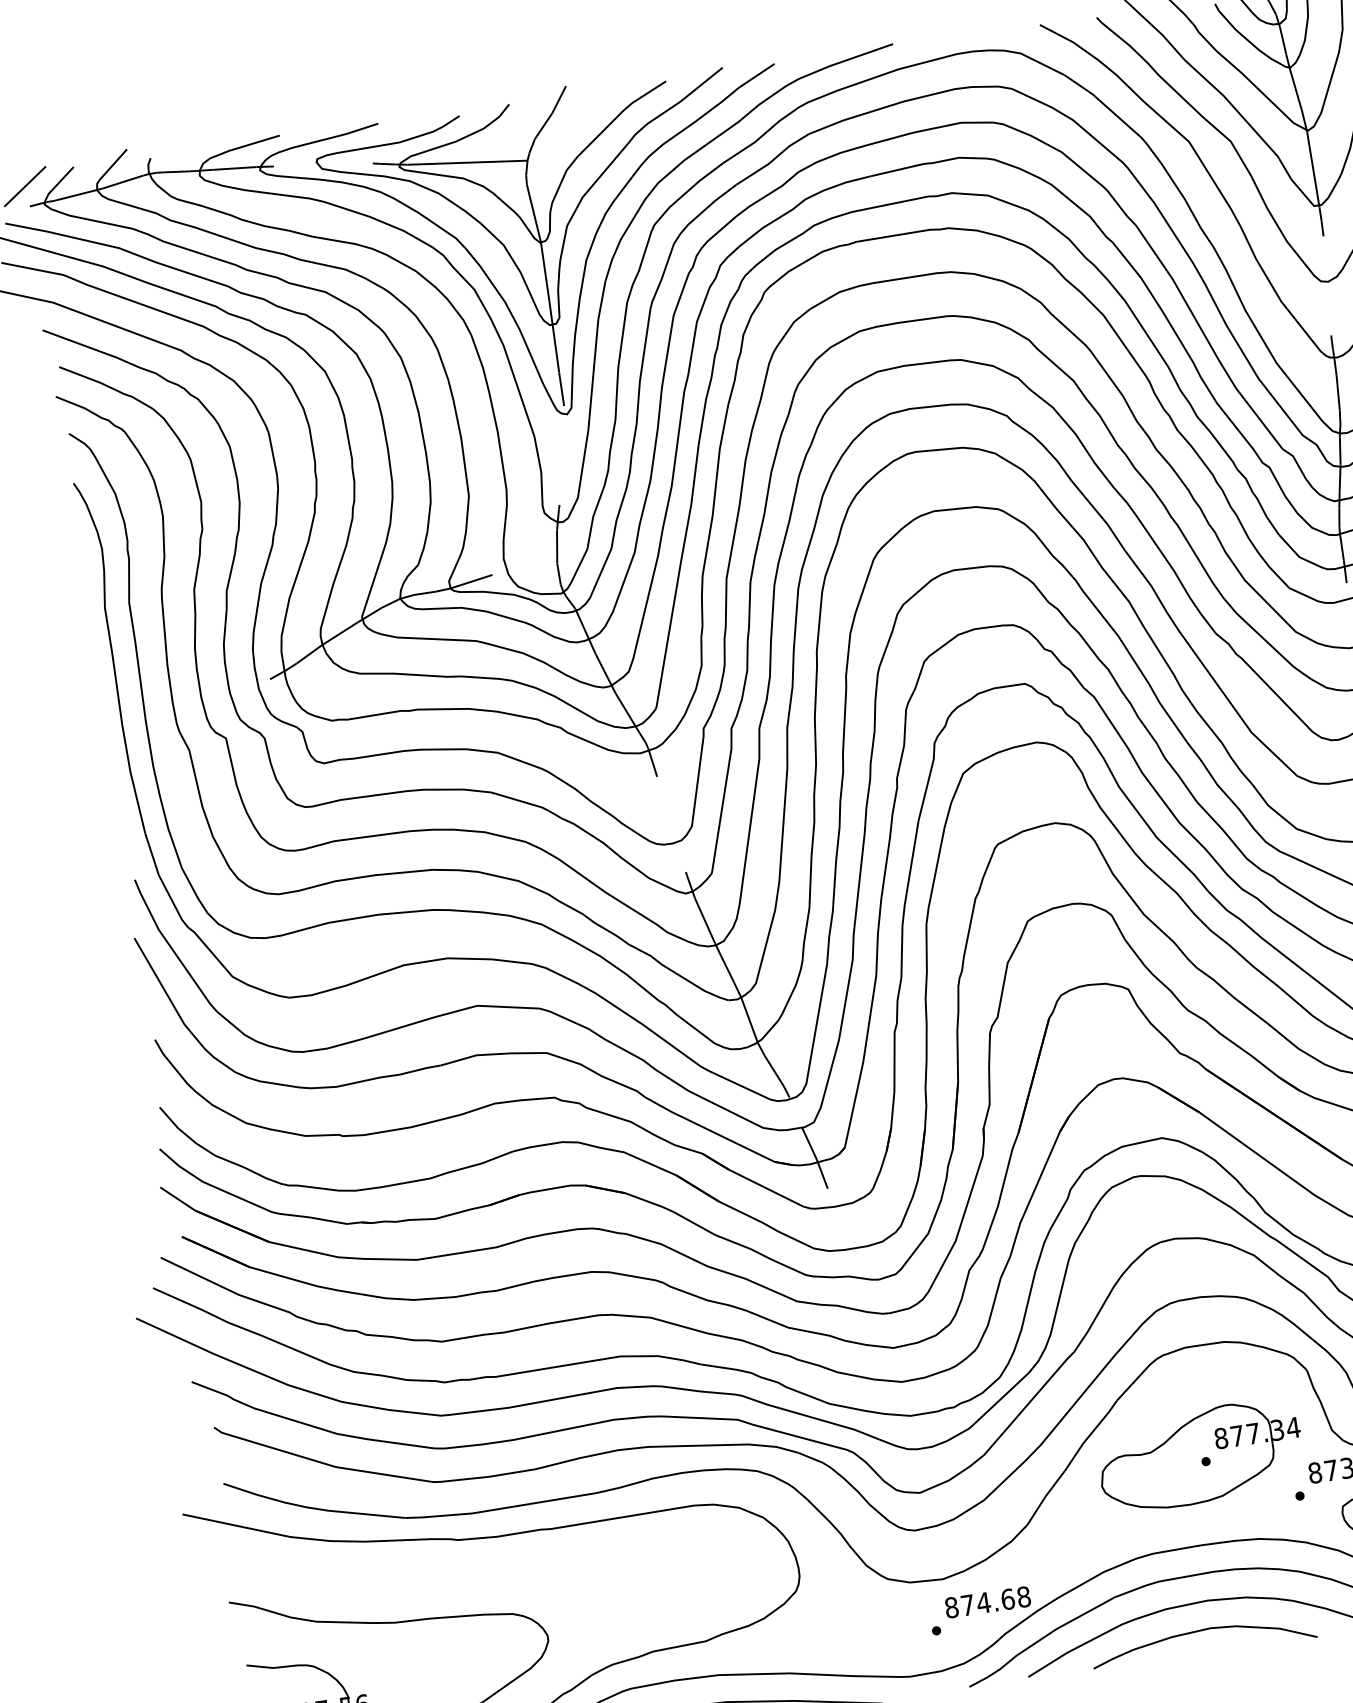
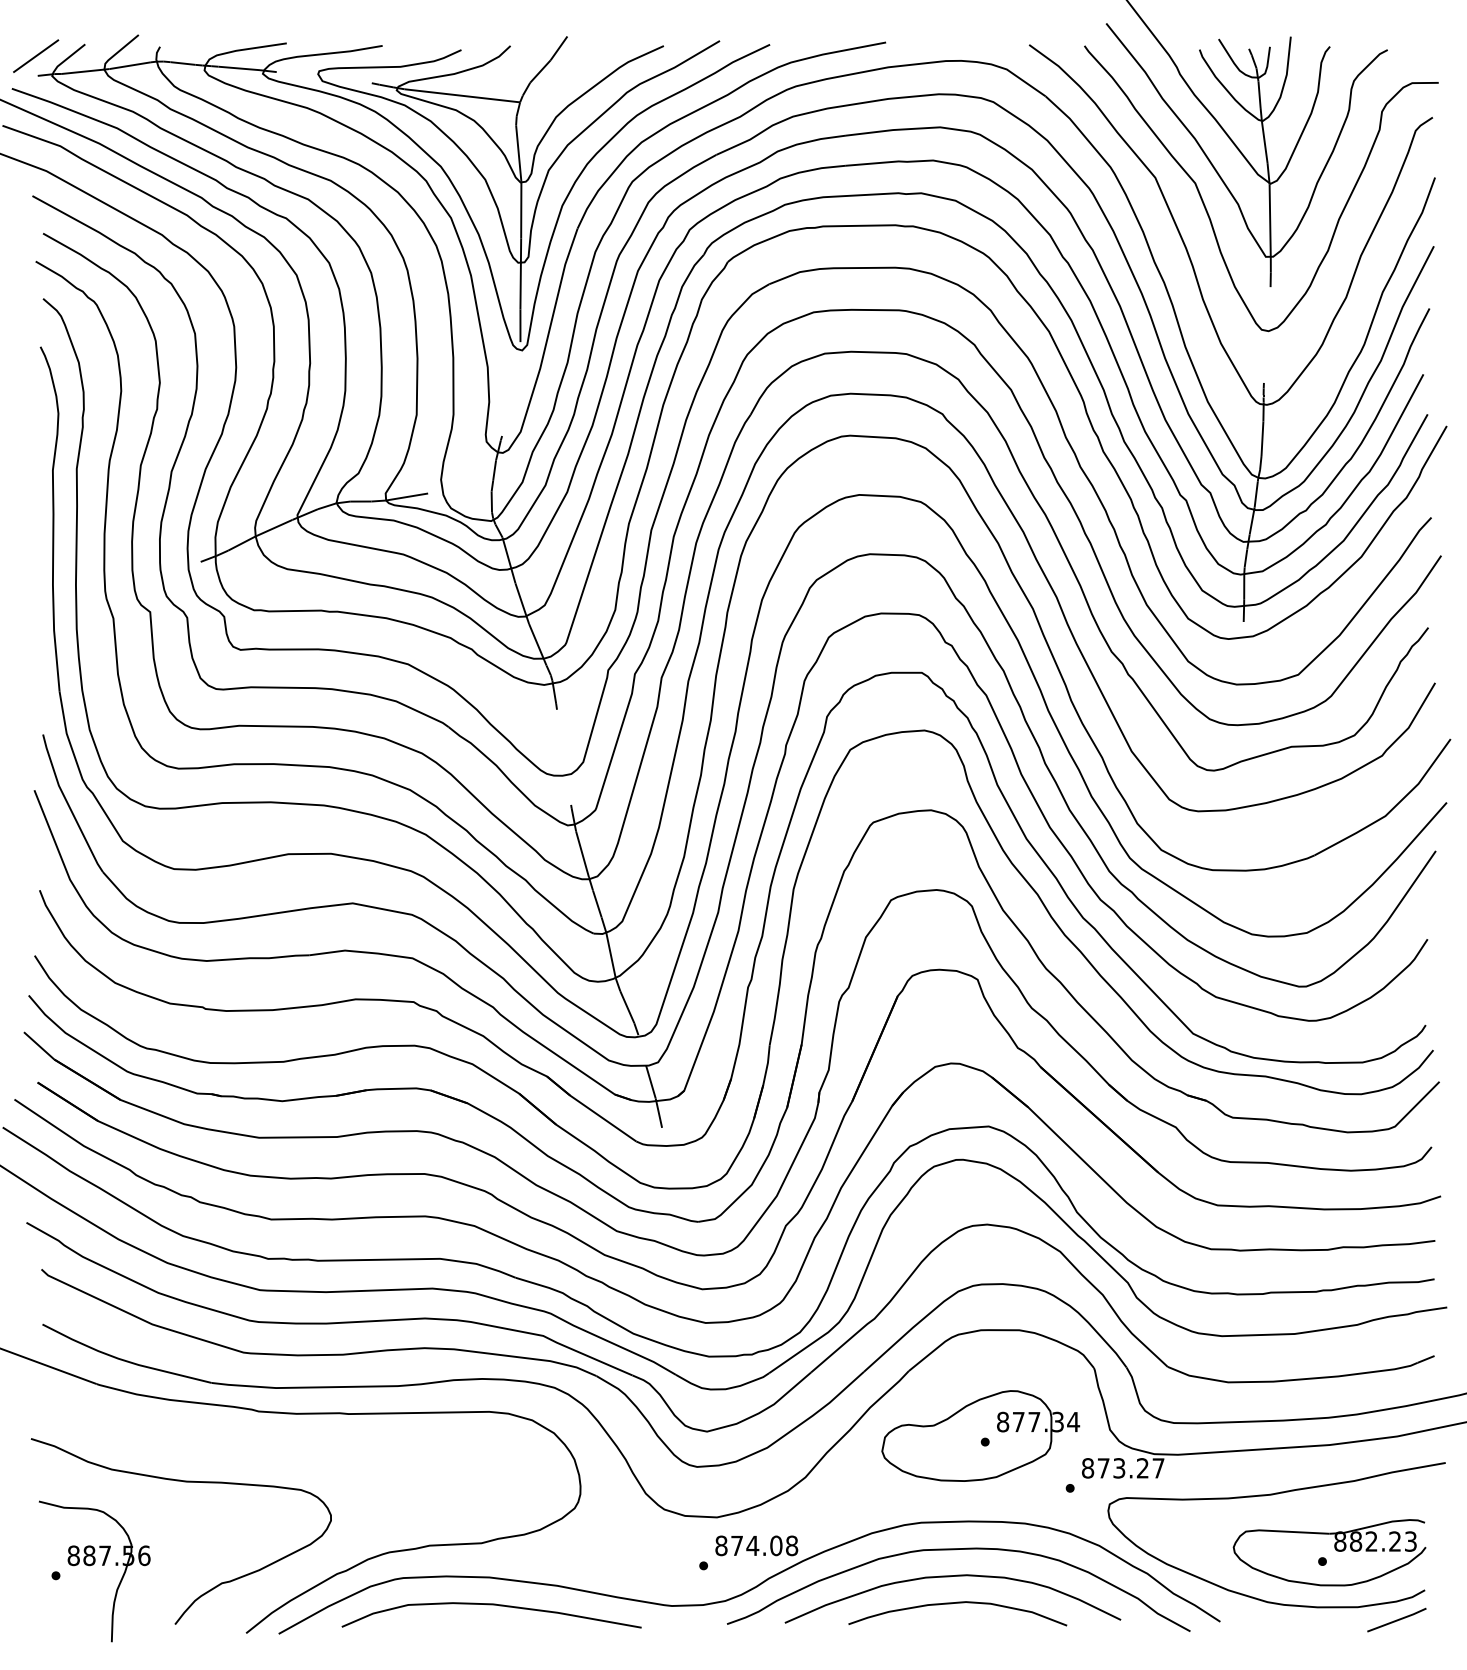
text: (1008, 1598) -> (776, 1545), 874.68 -> 874.08

